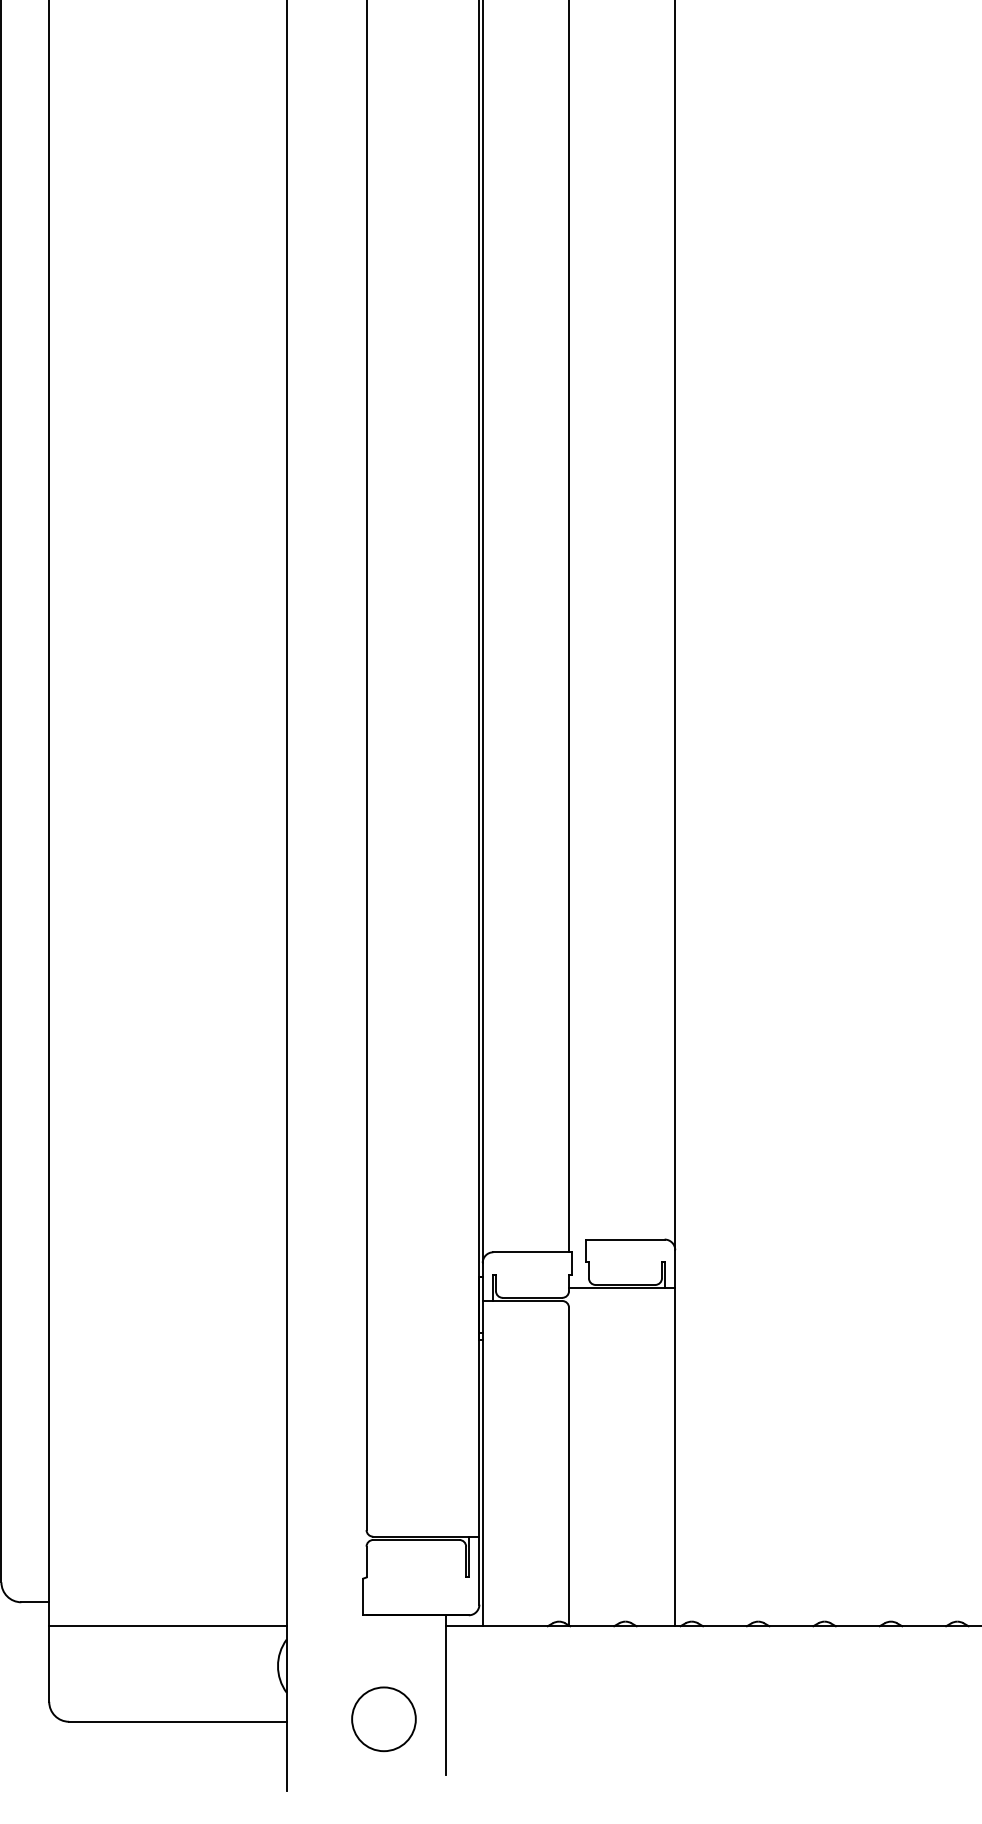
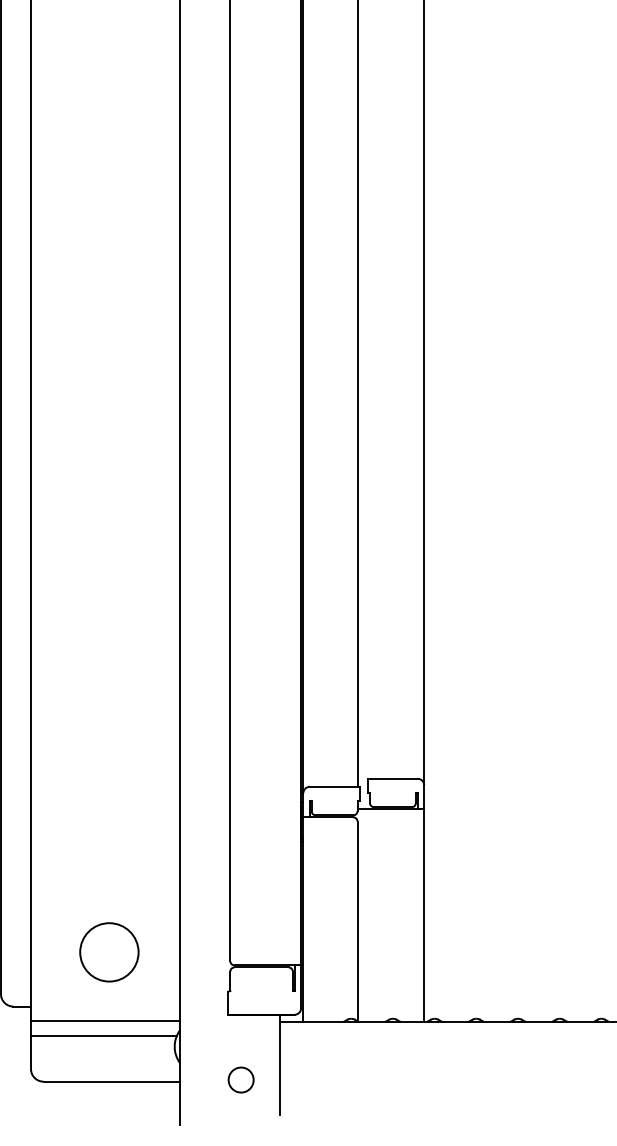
circle: (174, 1516) -> (109, 952), added
line: (166, 1648) -> (104, 1035), added
circle: (382, 1718) -> (240, 1079), size x0.62

